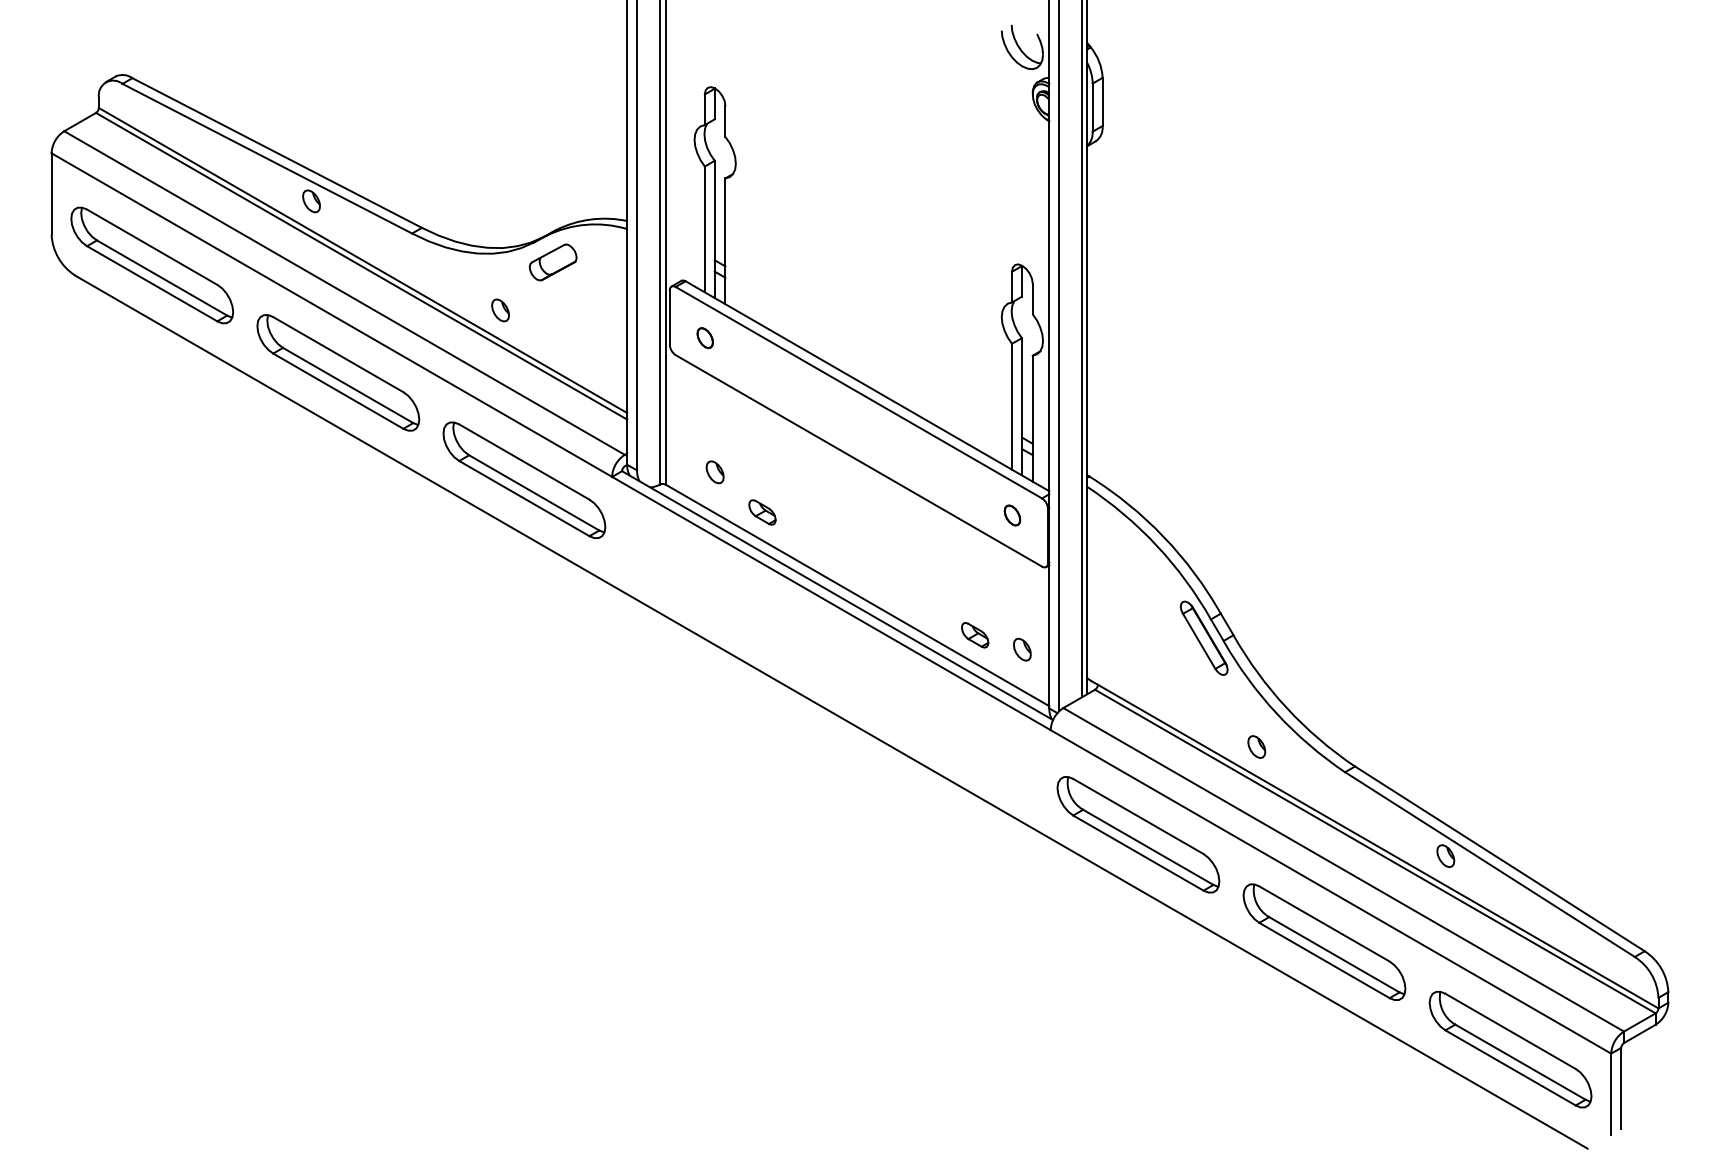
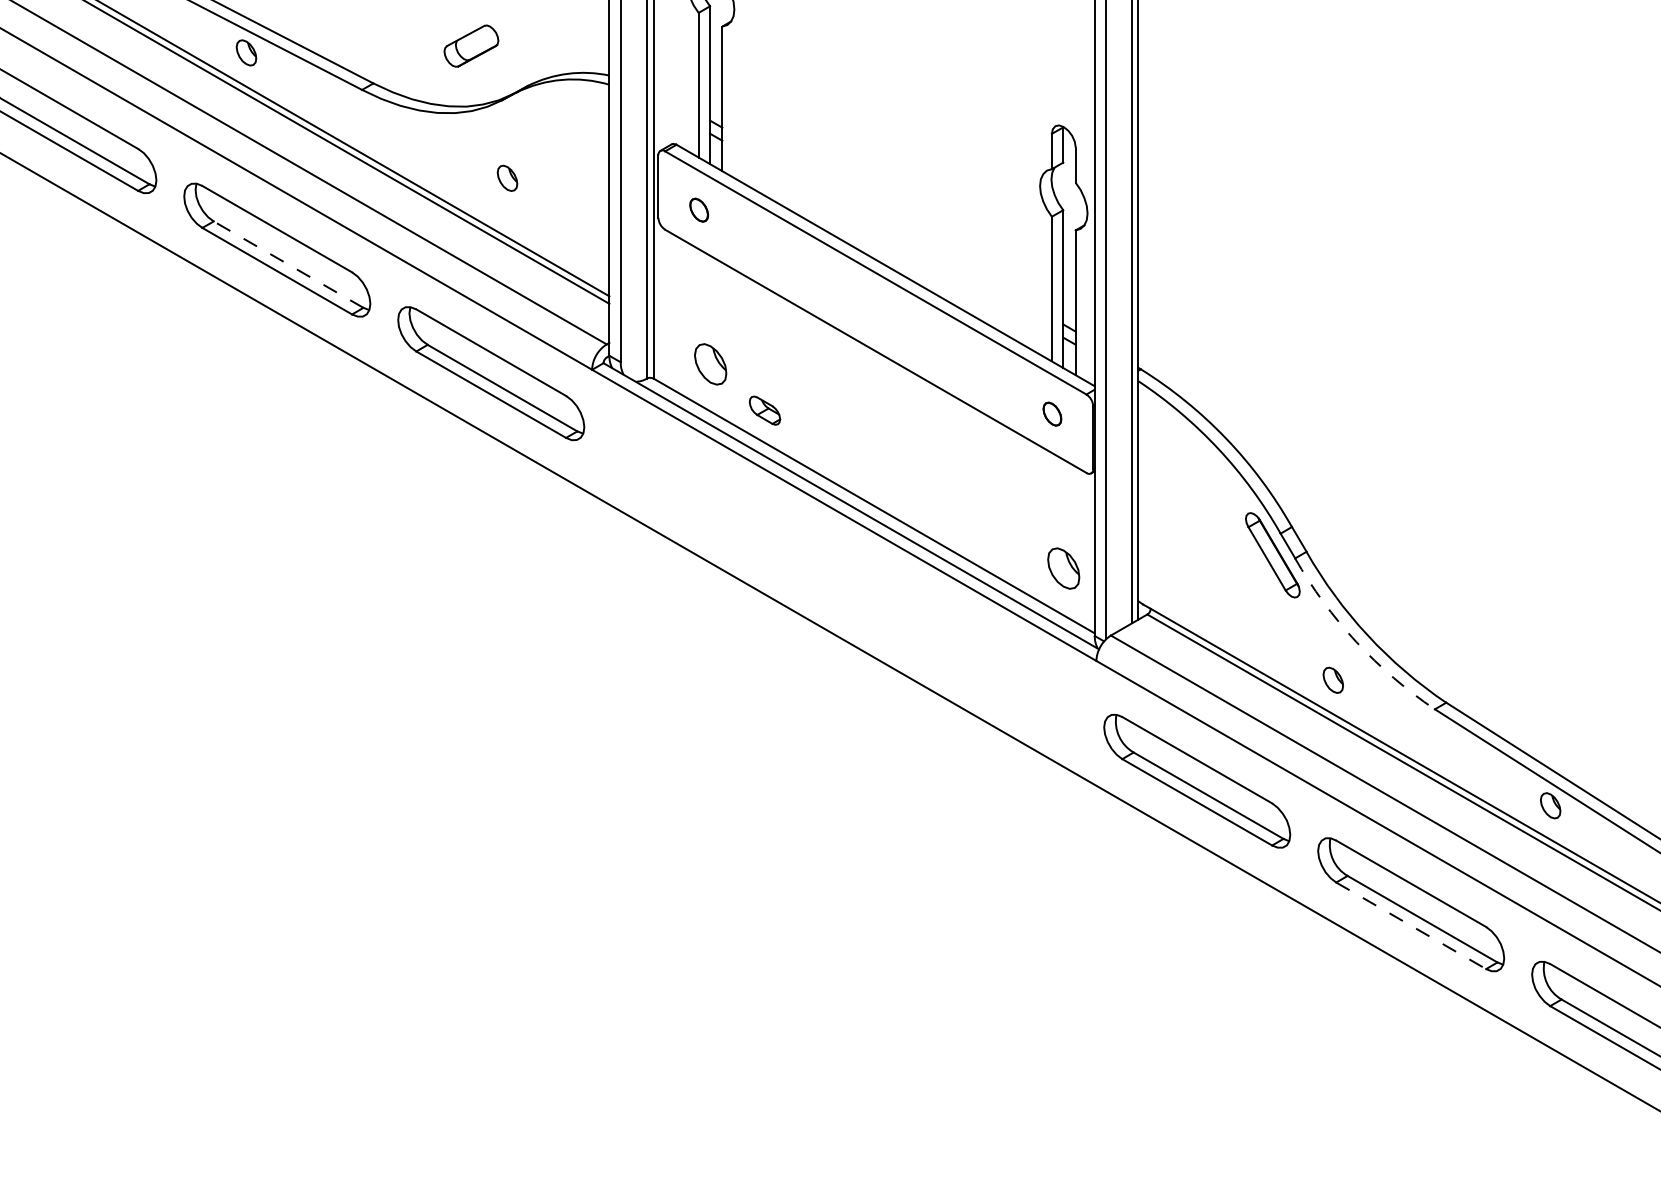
part: (552, 262) -> (470, 46), moved
part: (500, 310) -> (507, 178), moved
line: (347, 385) -> (287, 264), solid -> dashed
part: (714, 472) -> (709, 364), size x1.6
part: (975, 635) -> (1009, 552), removed
part: (1022, 649) -> (1063, 568), size x1.6
arc: (1276, 713) -> (1355, 641), solid -> dashed
line: (1324, 960) -> (1411, 925), solid -> dashed

